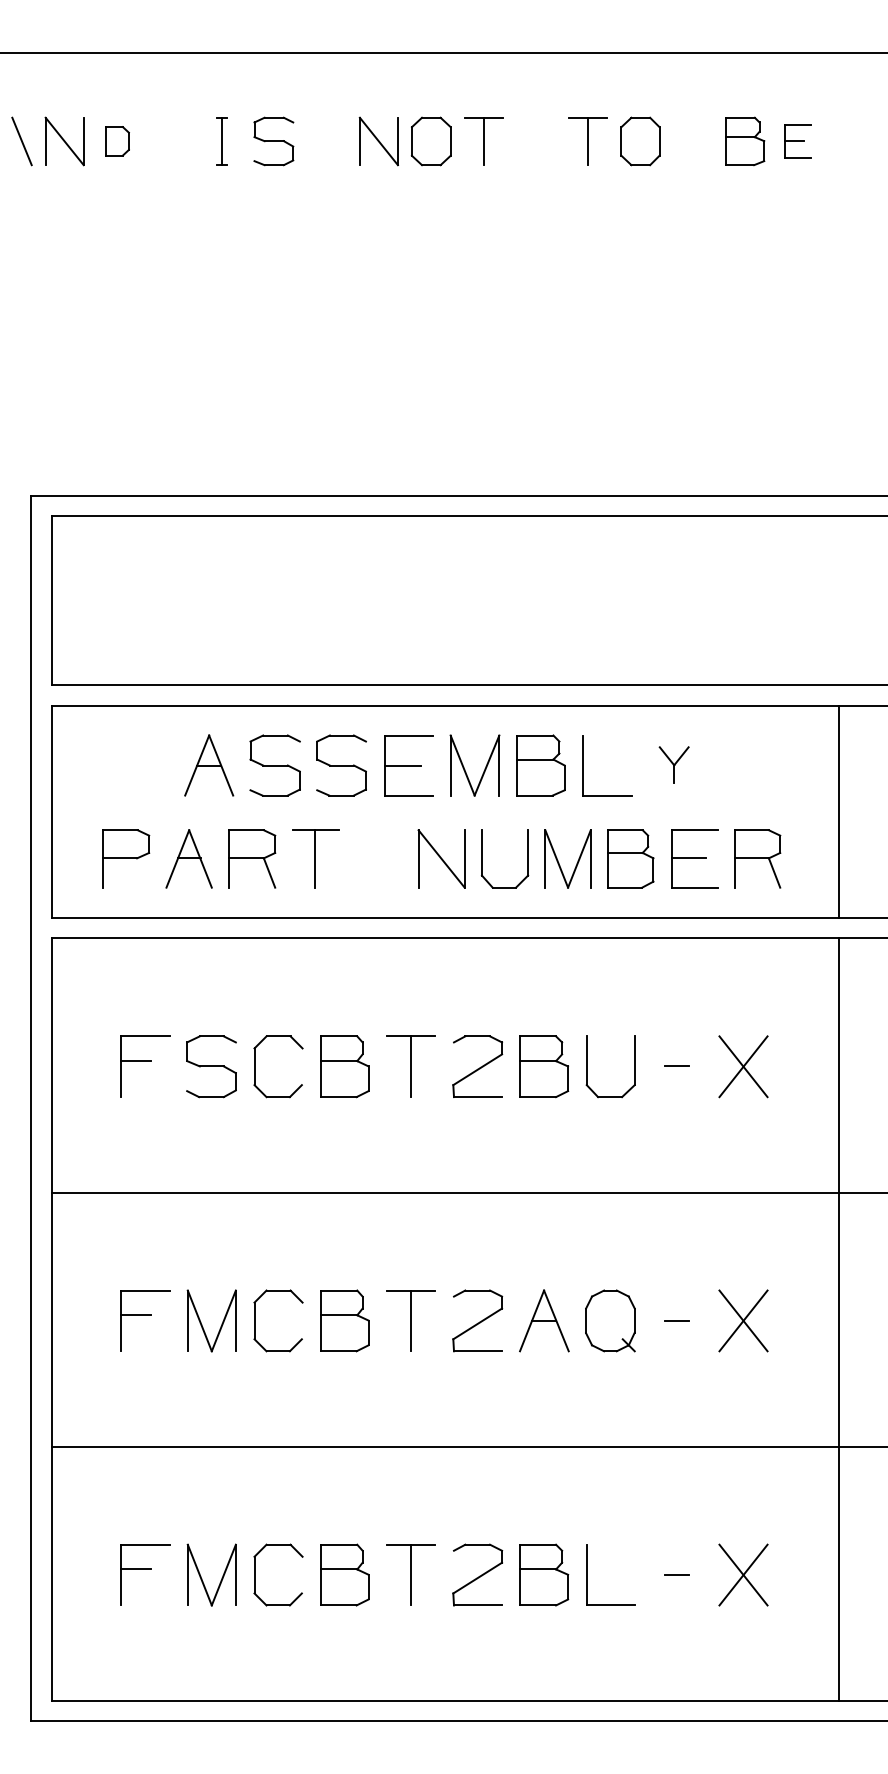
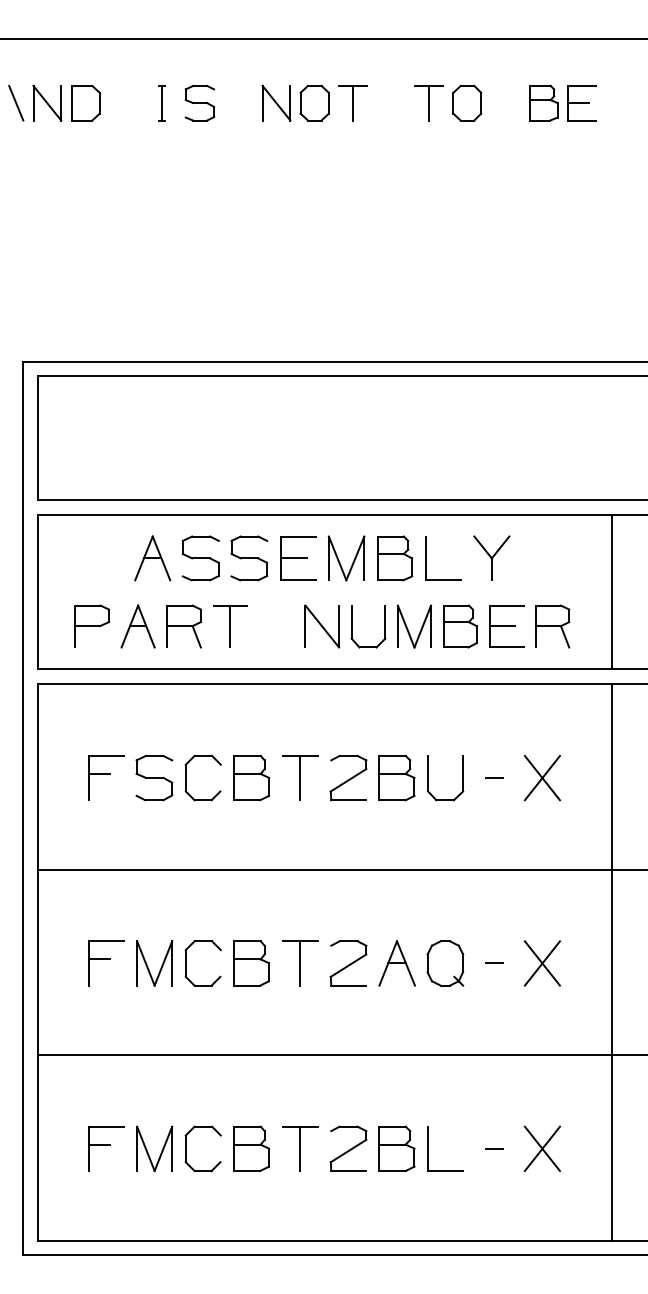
part: (116, 140) -> (85, 102), size x1.67
part: (797, 141) -> (581, 103), size x1.43
part: (673, 764) -> (491, 557), size x1.67

